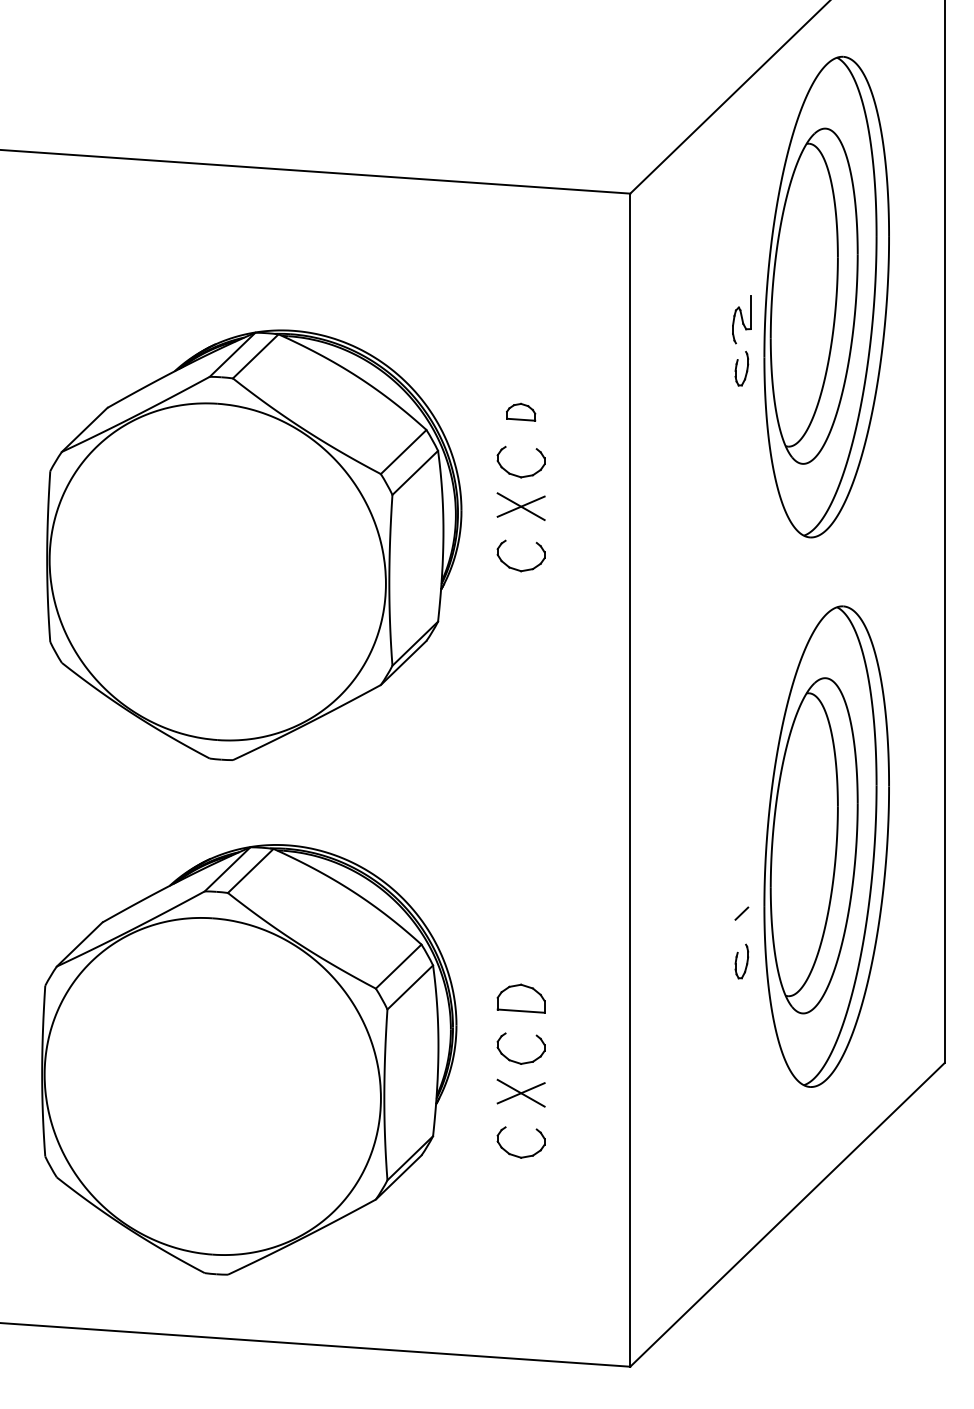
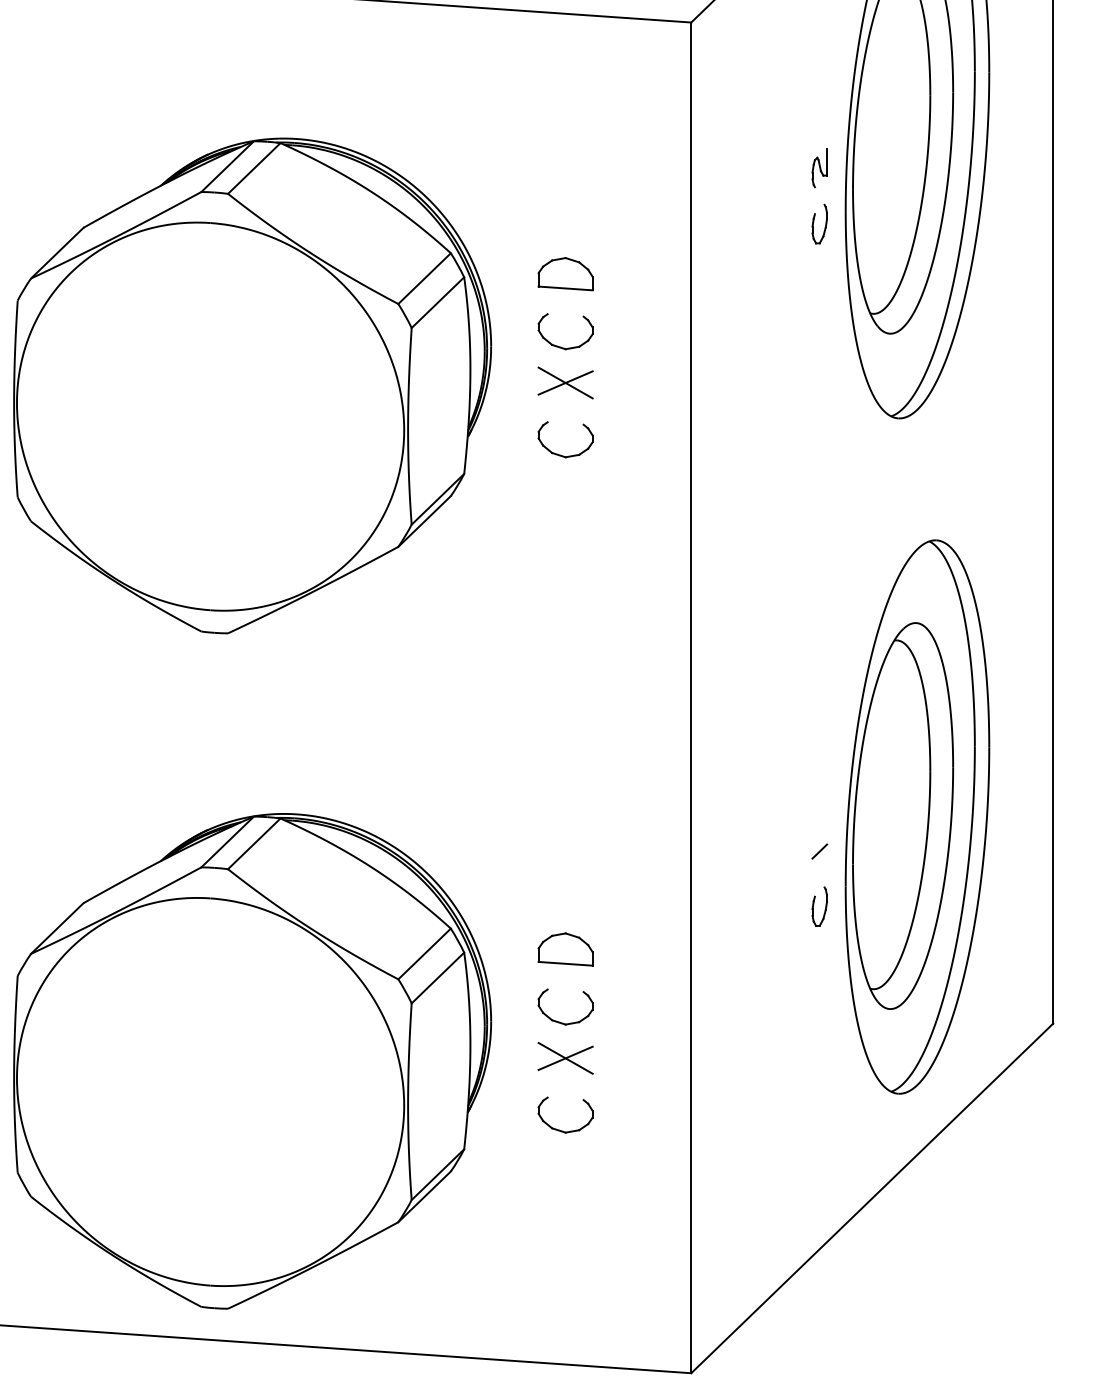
part: (741, 319) -> (819, 167), size x0.71
part: (520, 412) -> (564, 274), size x1.67
part: (254, 544) -> (252, 385), moved
part: (826, 846) -> (917, 816), moved
part: (249, 1059) -> (252, 1060), moved

